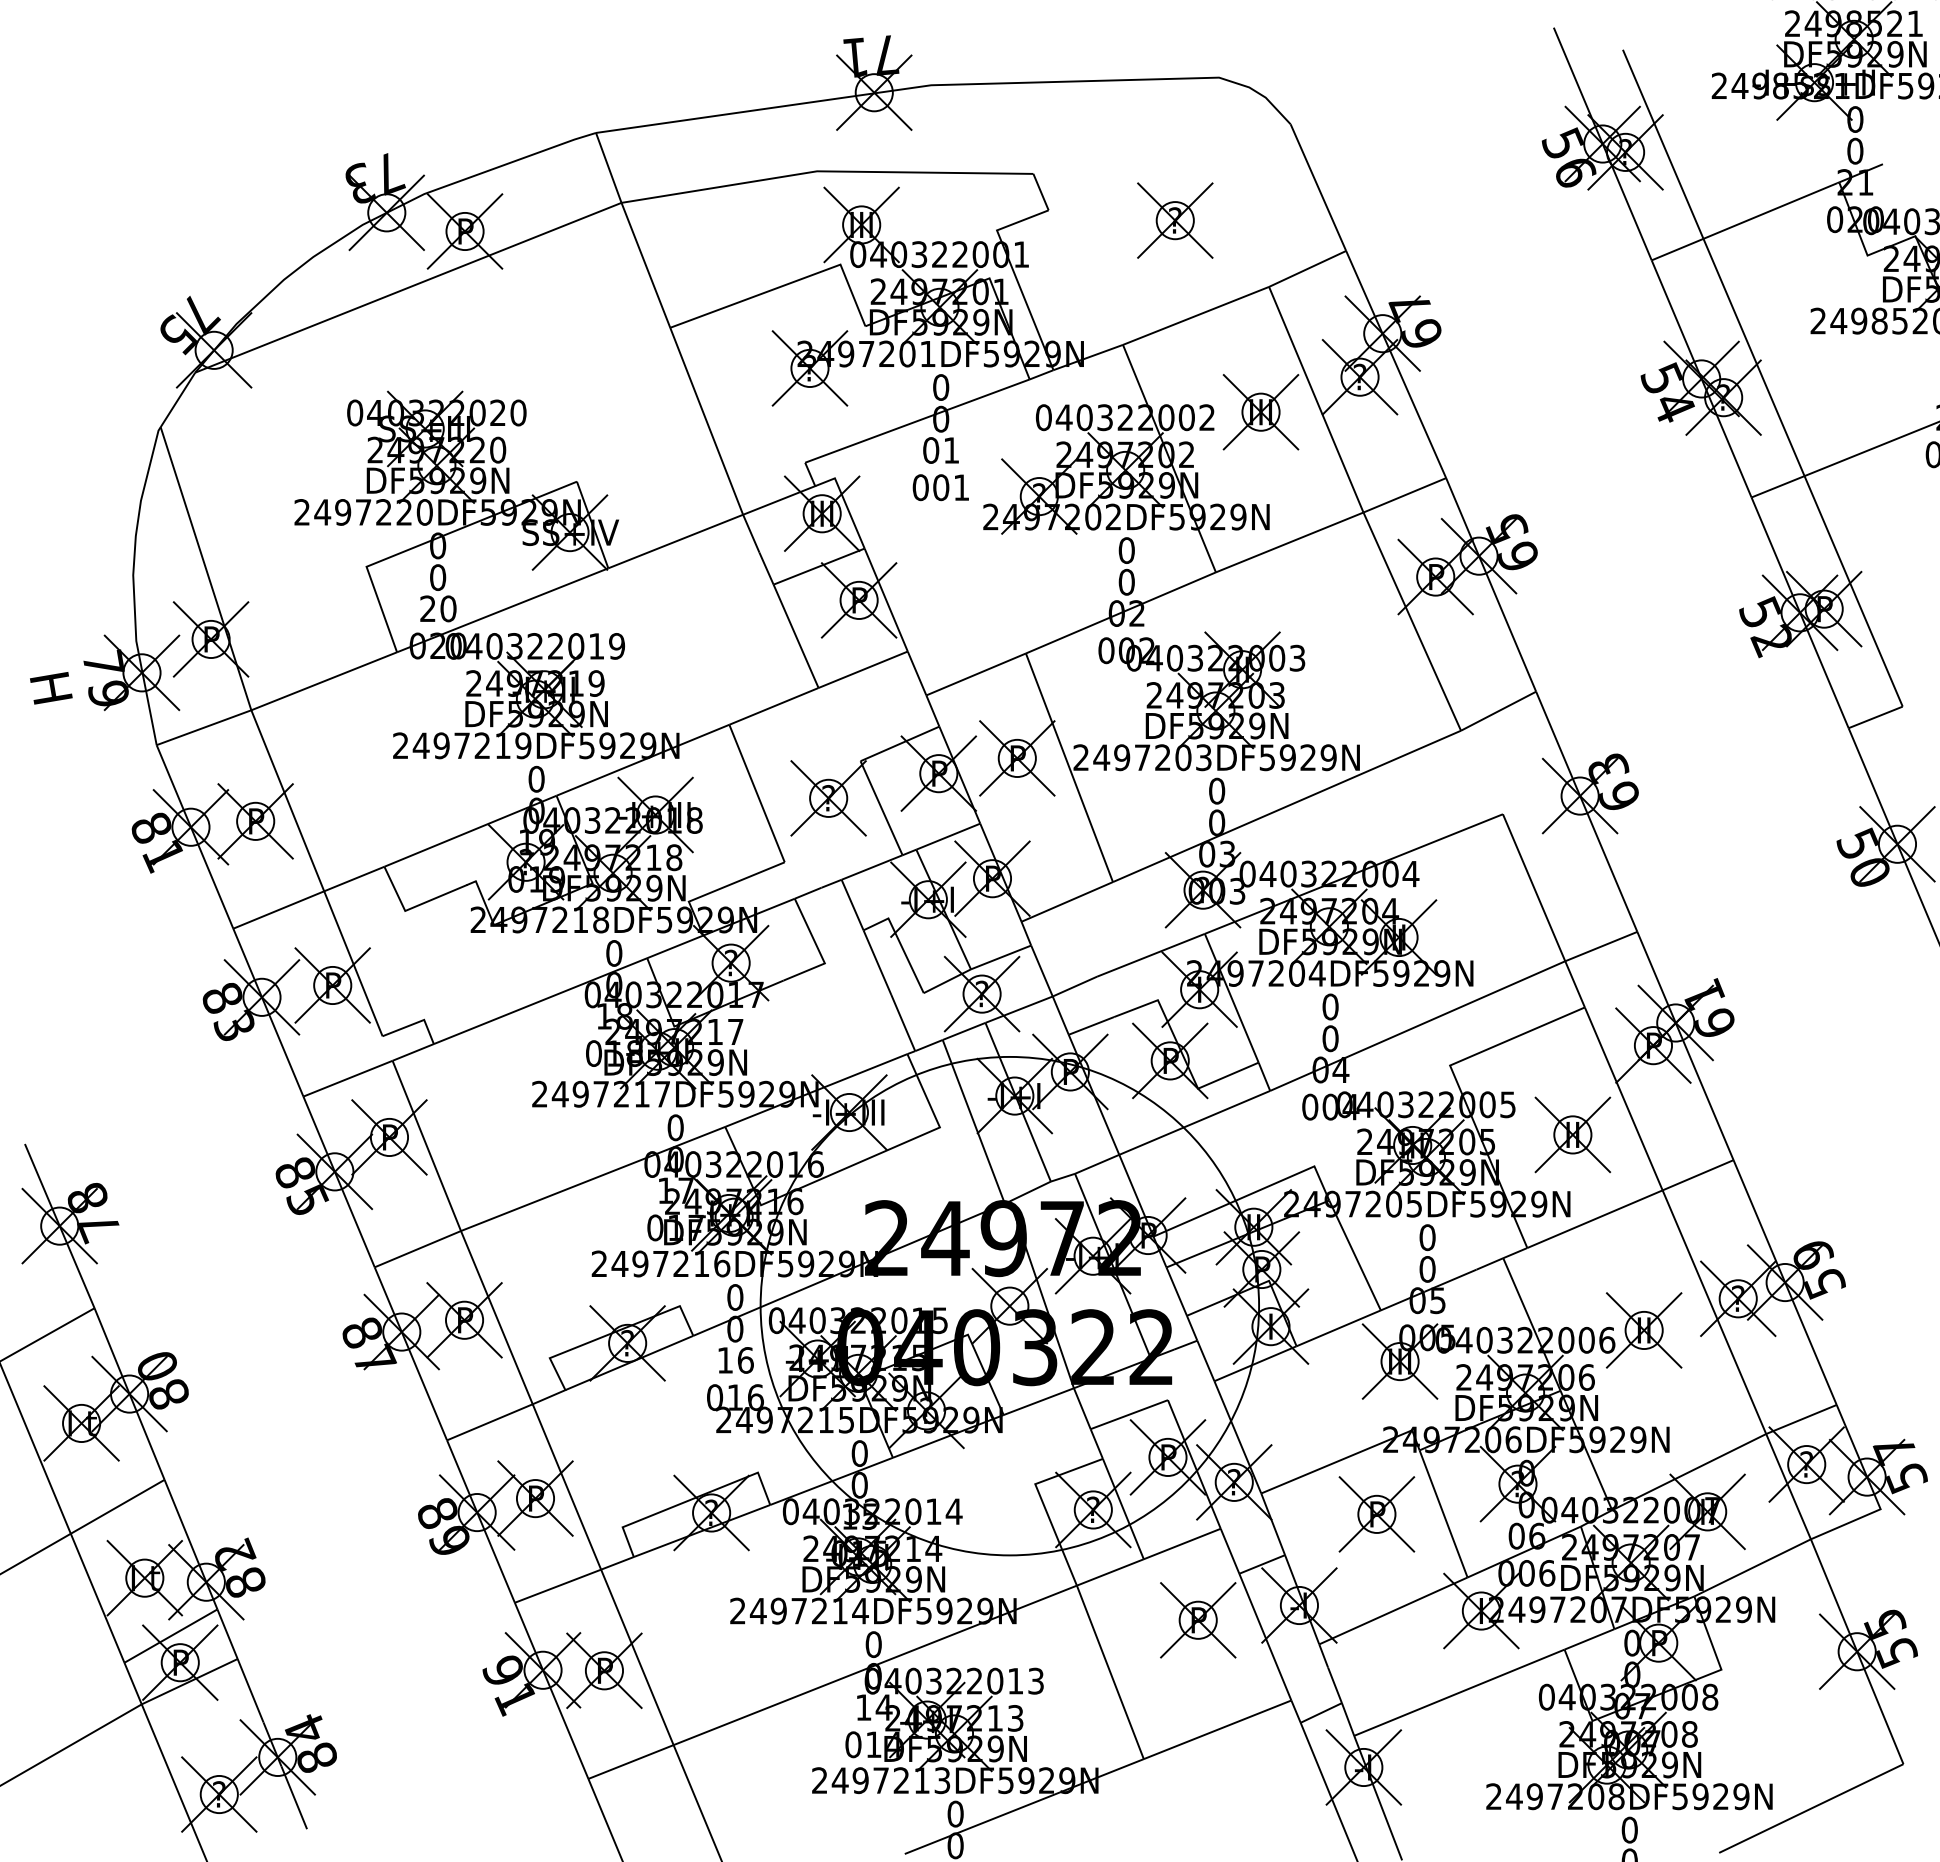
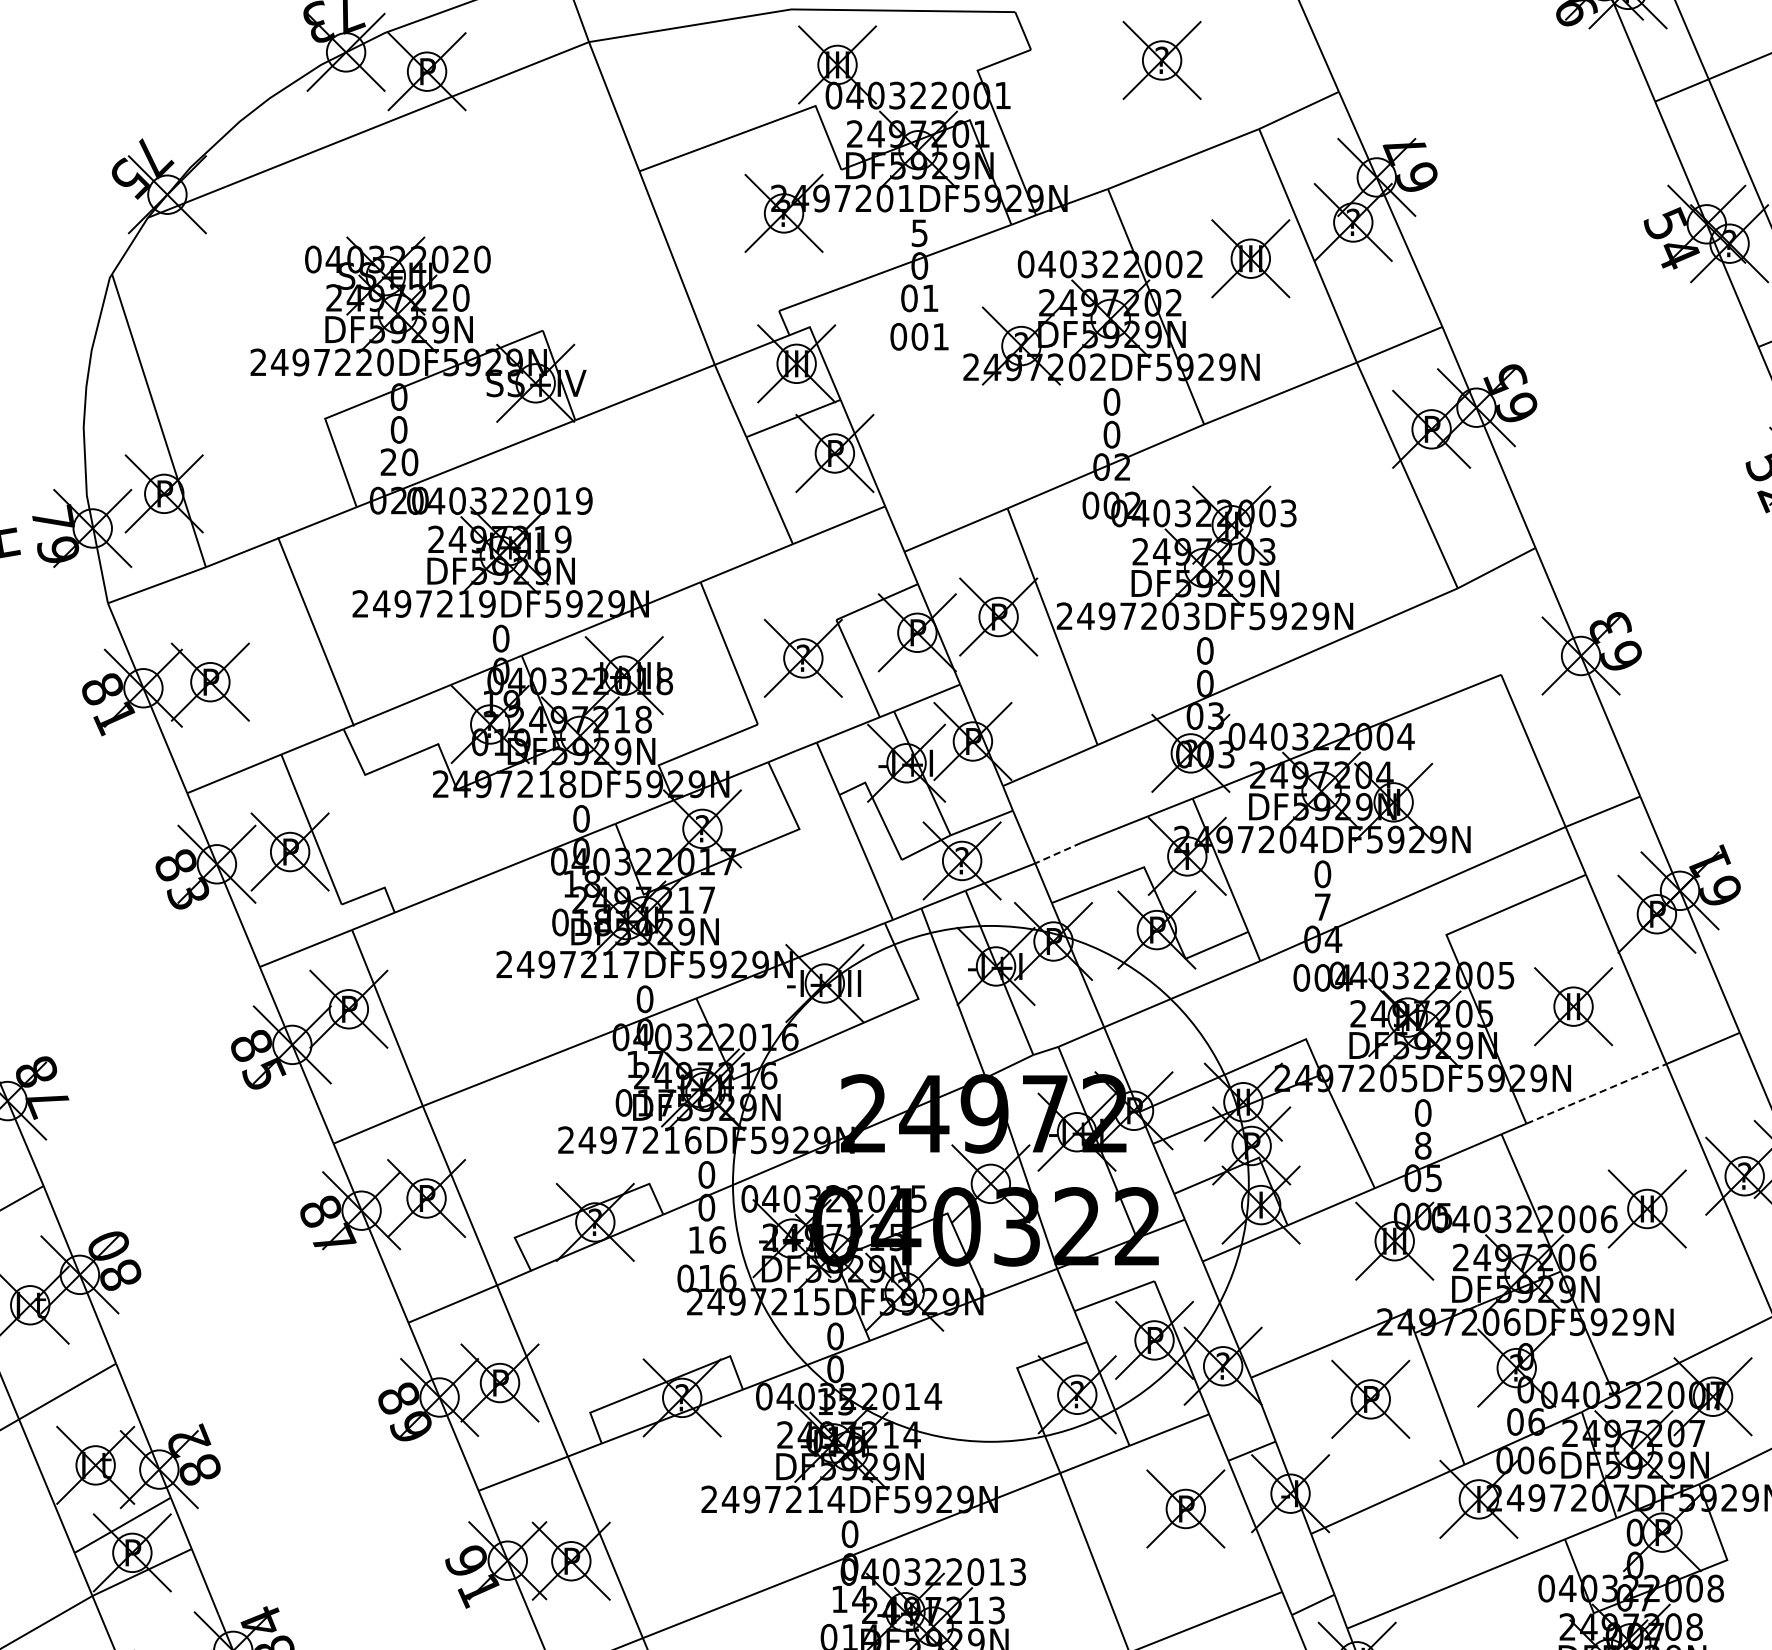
text: (941, 387) -> (920, 233), 0 -> 5
line: (287, 800) -> (315, 631), moved
line: (1074, 986) -> (1057, 853), solid -> dashed
text: (1330, 1038) -> (1322, 906), 0 -> 7
line: (1594, 1219) -> (1595, 1094), solid -> dashed
text: (1427, 1269) -> (1423, 1145), 0 -> 8

